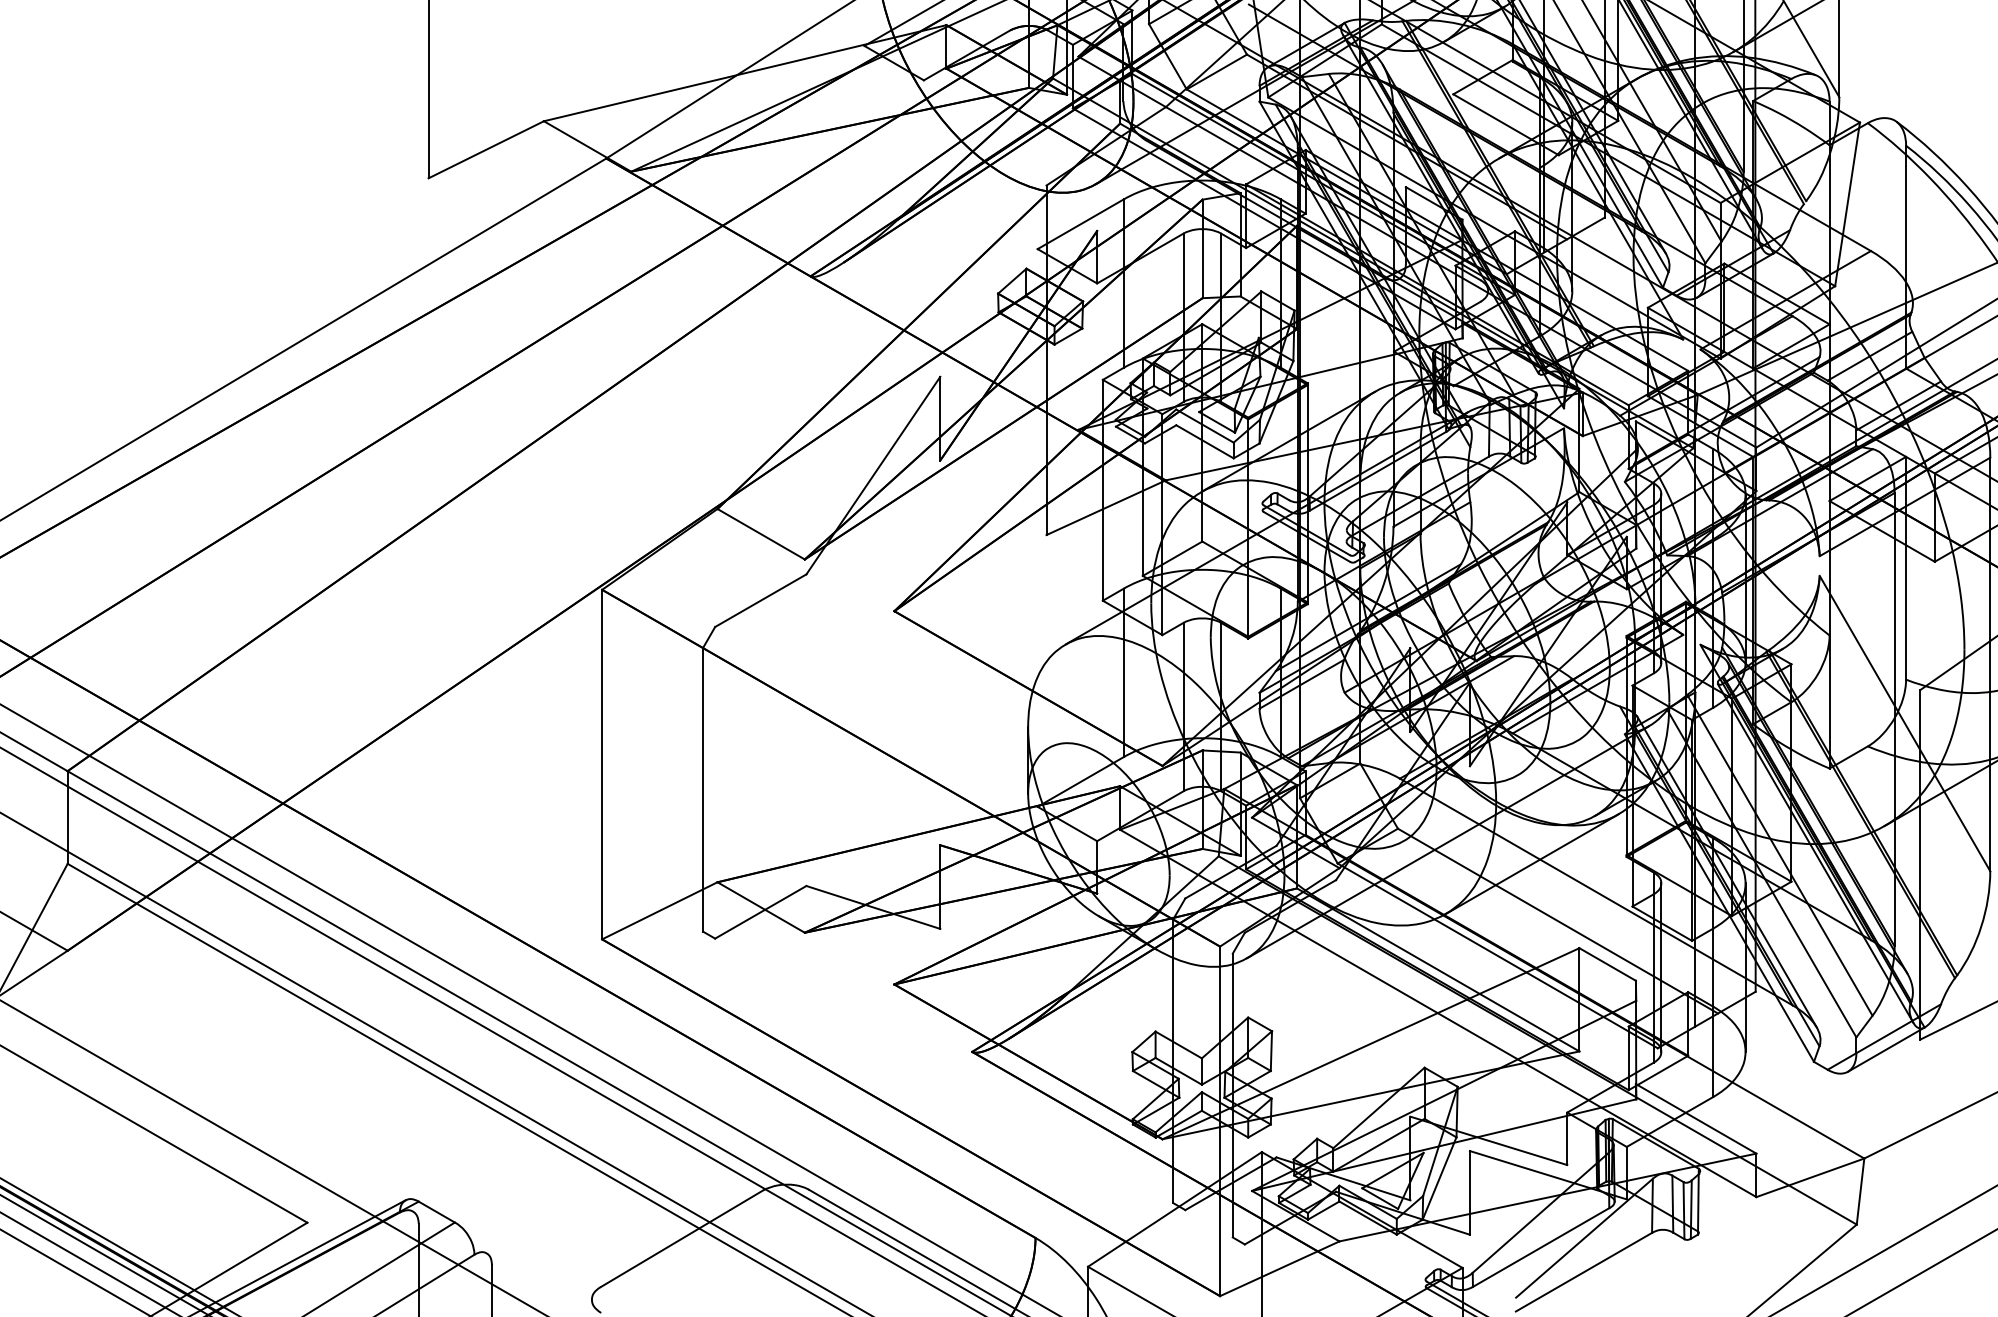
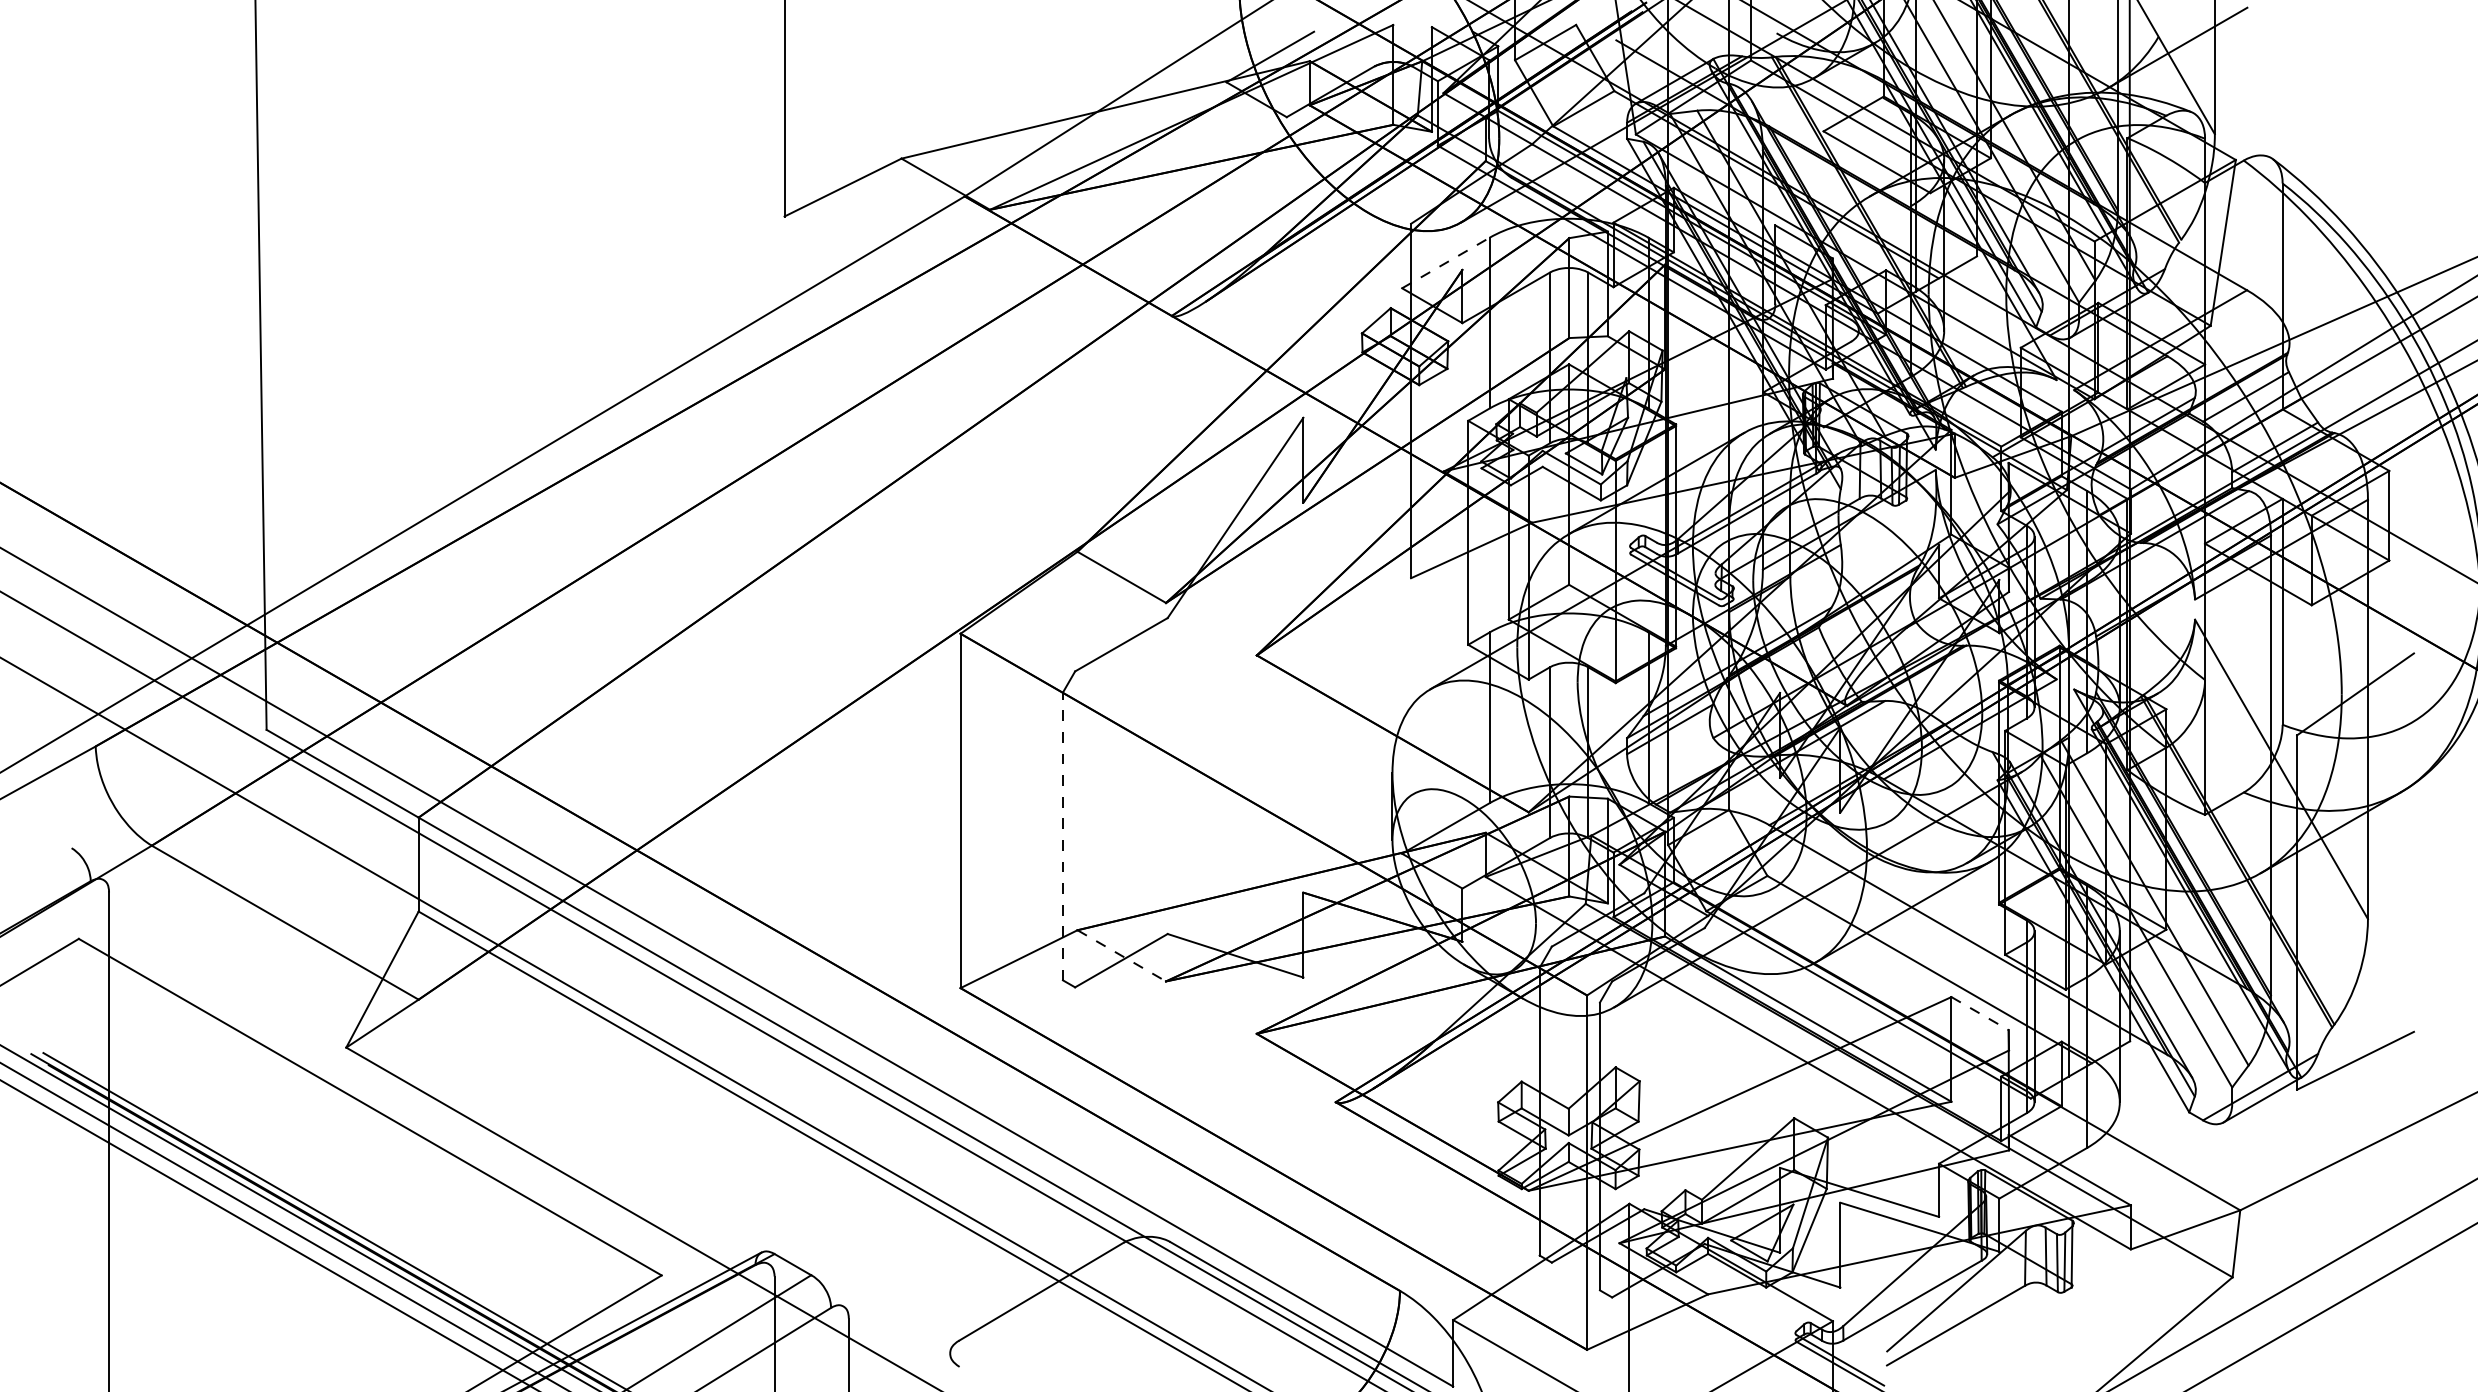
line: (1080, 224) -> (1445, 263), solid -> dashed
line: (702, 789) -> (1062, 836), solid -> dashed
line: (761, 908) -> (1122, 956), solid -> dashed
line: (1608, 964) -> (1980, 1013), solid -> dashed

